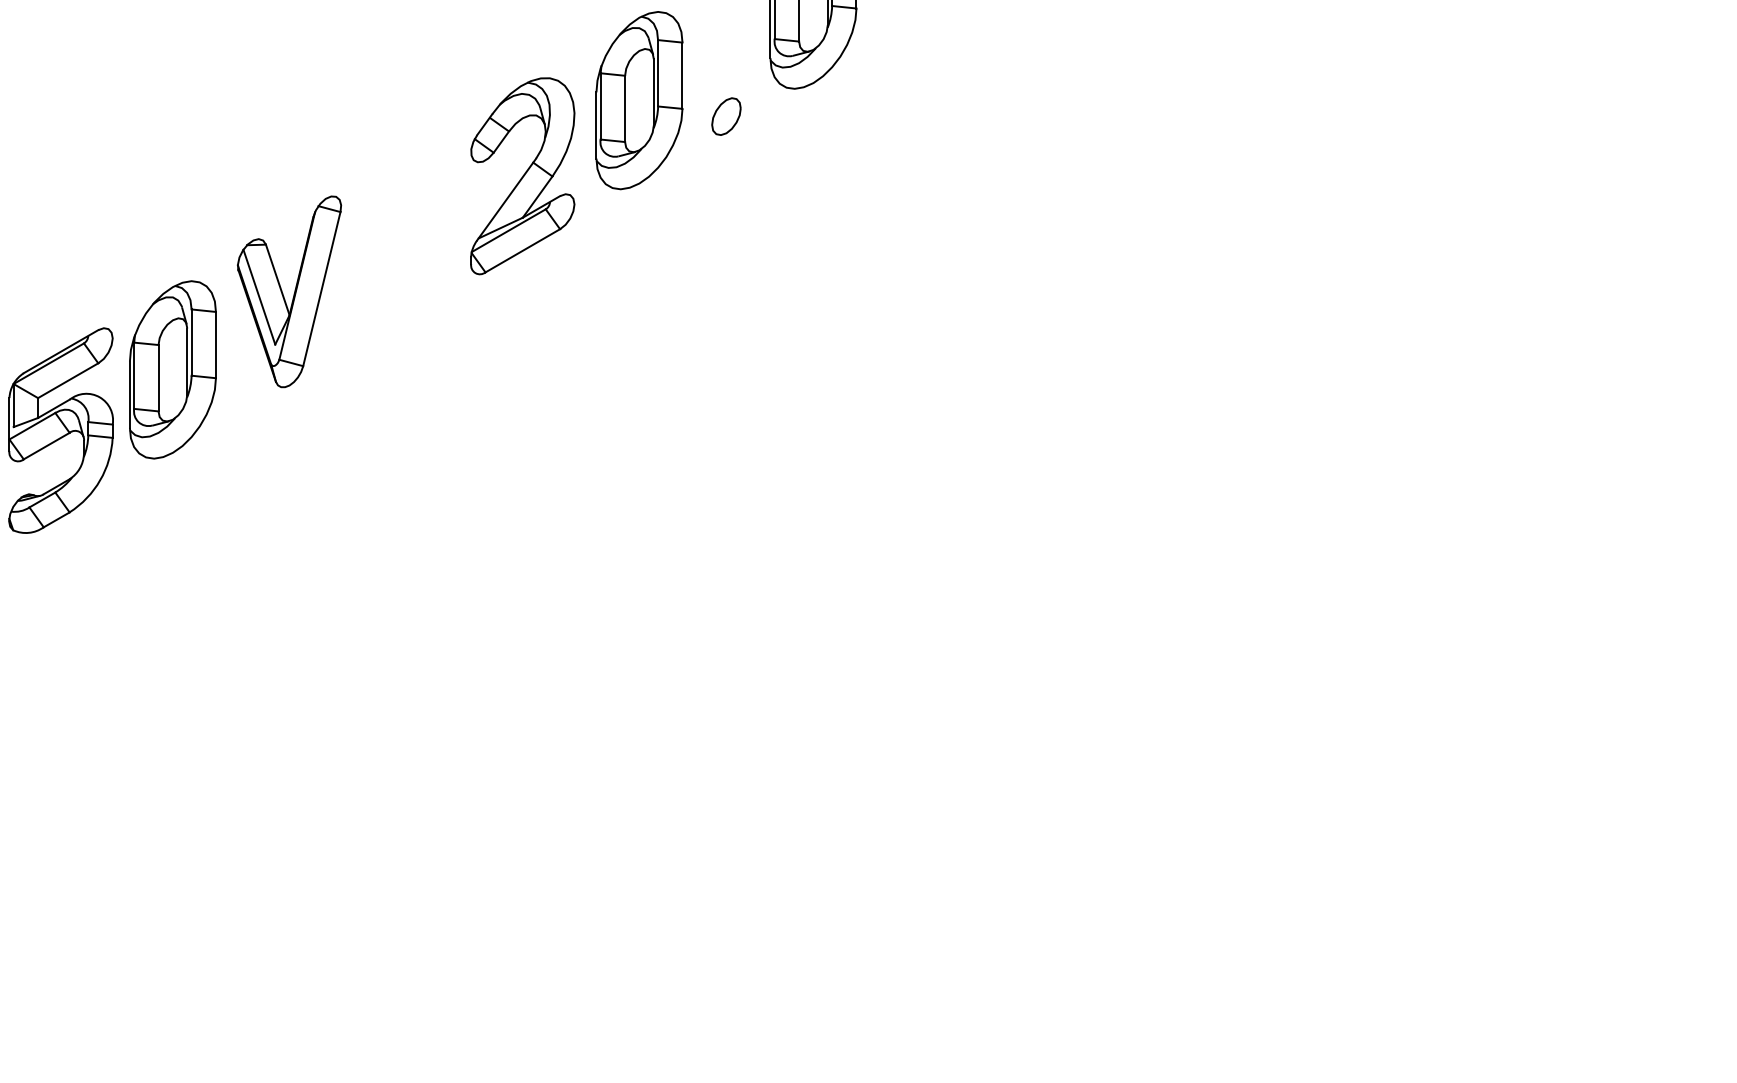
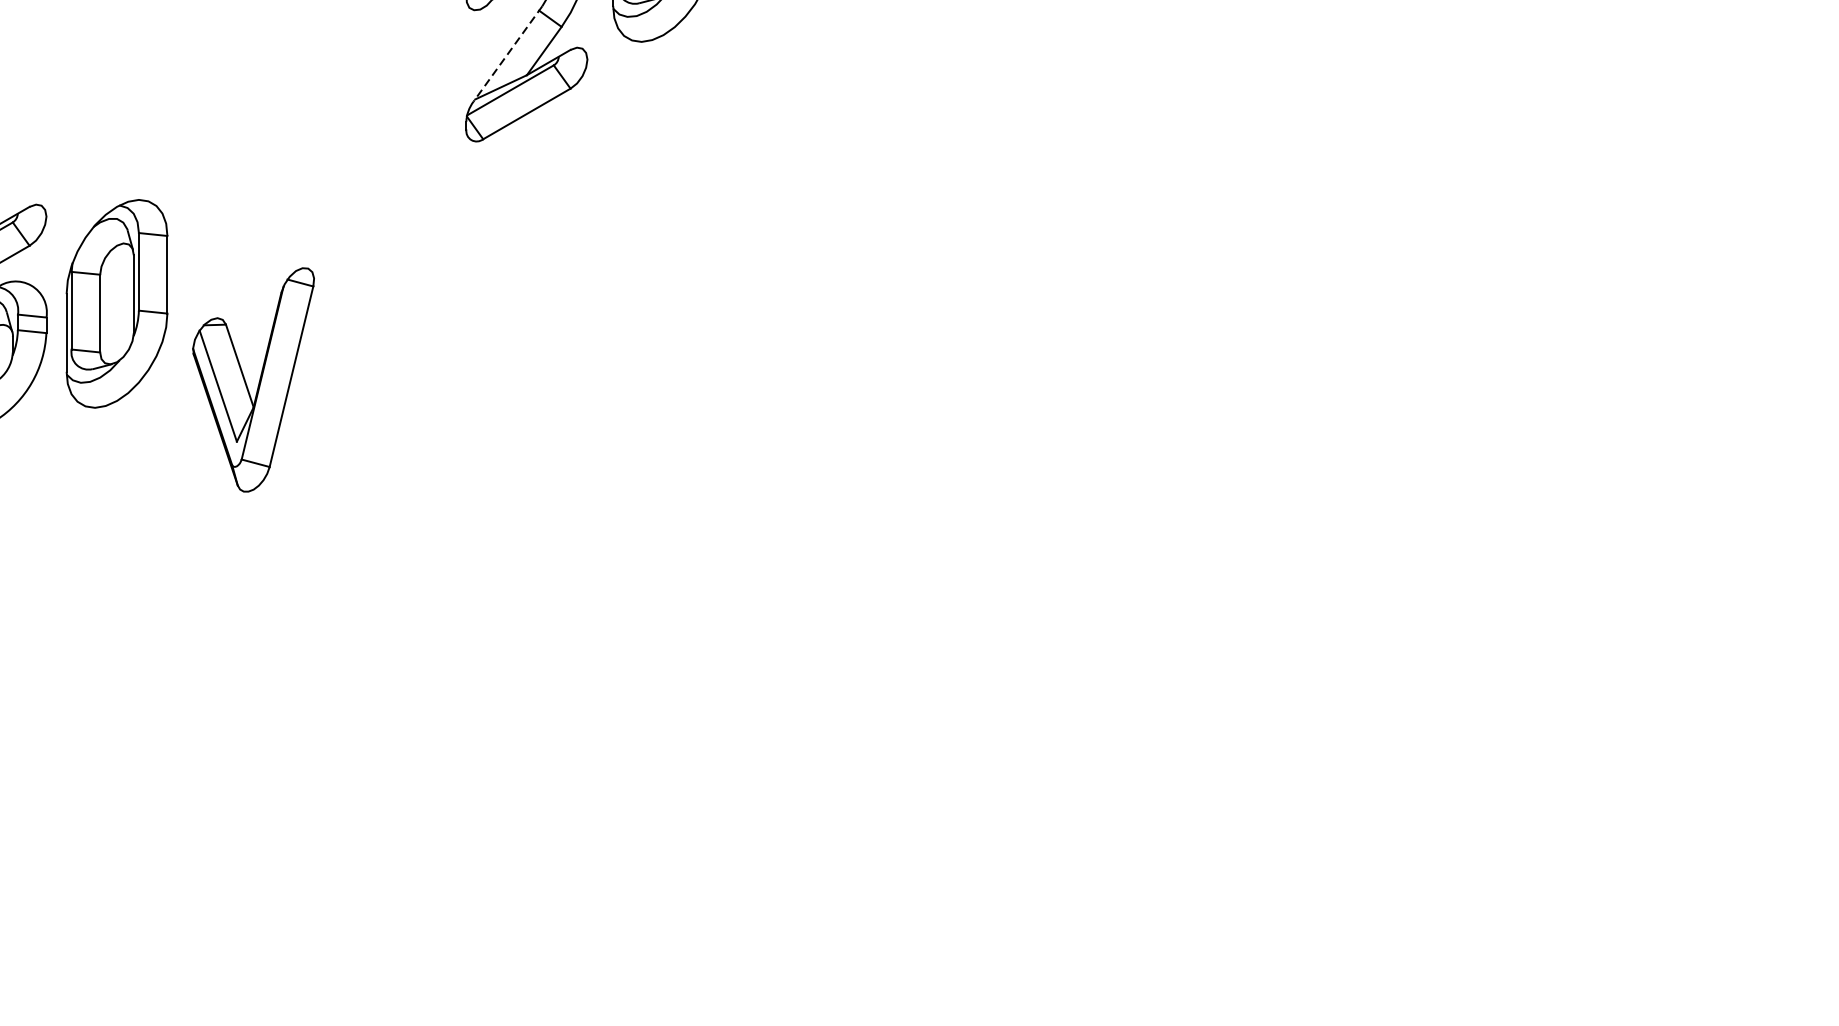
line: (506, 200) -> (507, 55), solid -> dashed
part: (289, 291) -> (253, 379), moved
part: (172, 369) -> (116, 303), moved

